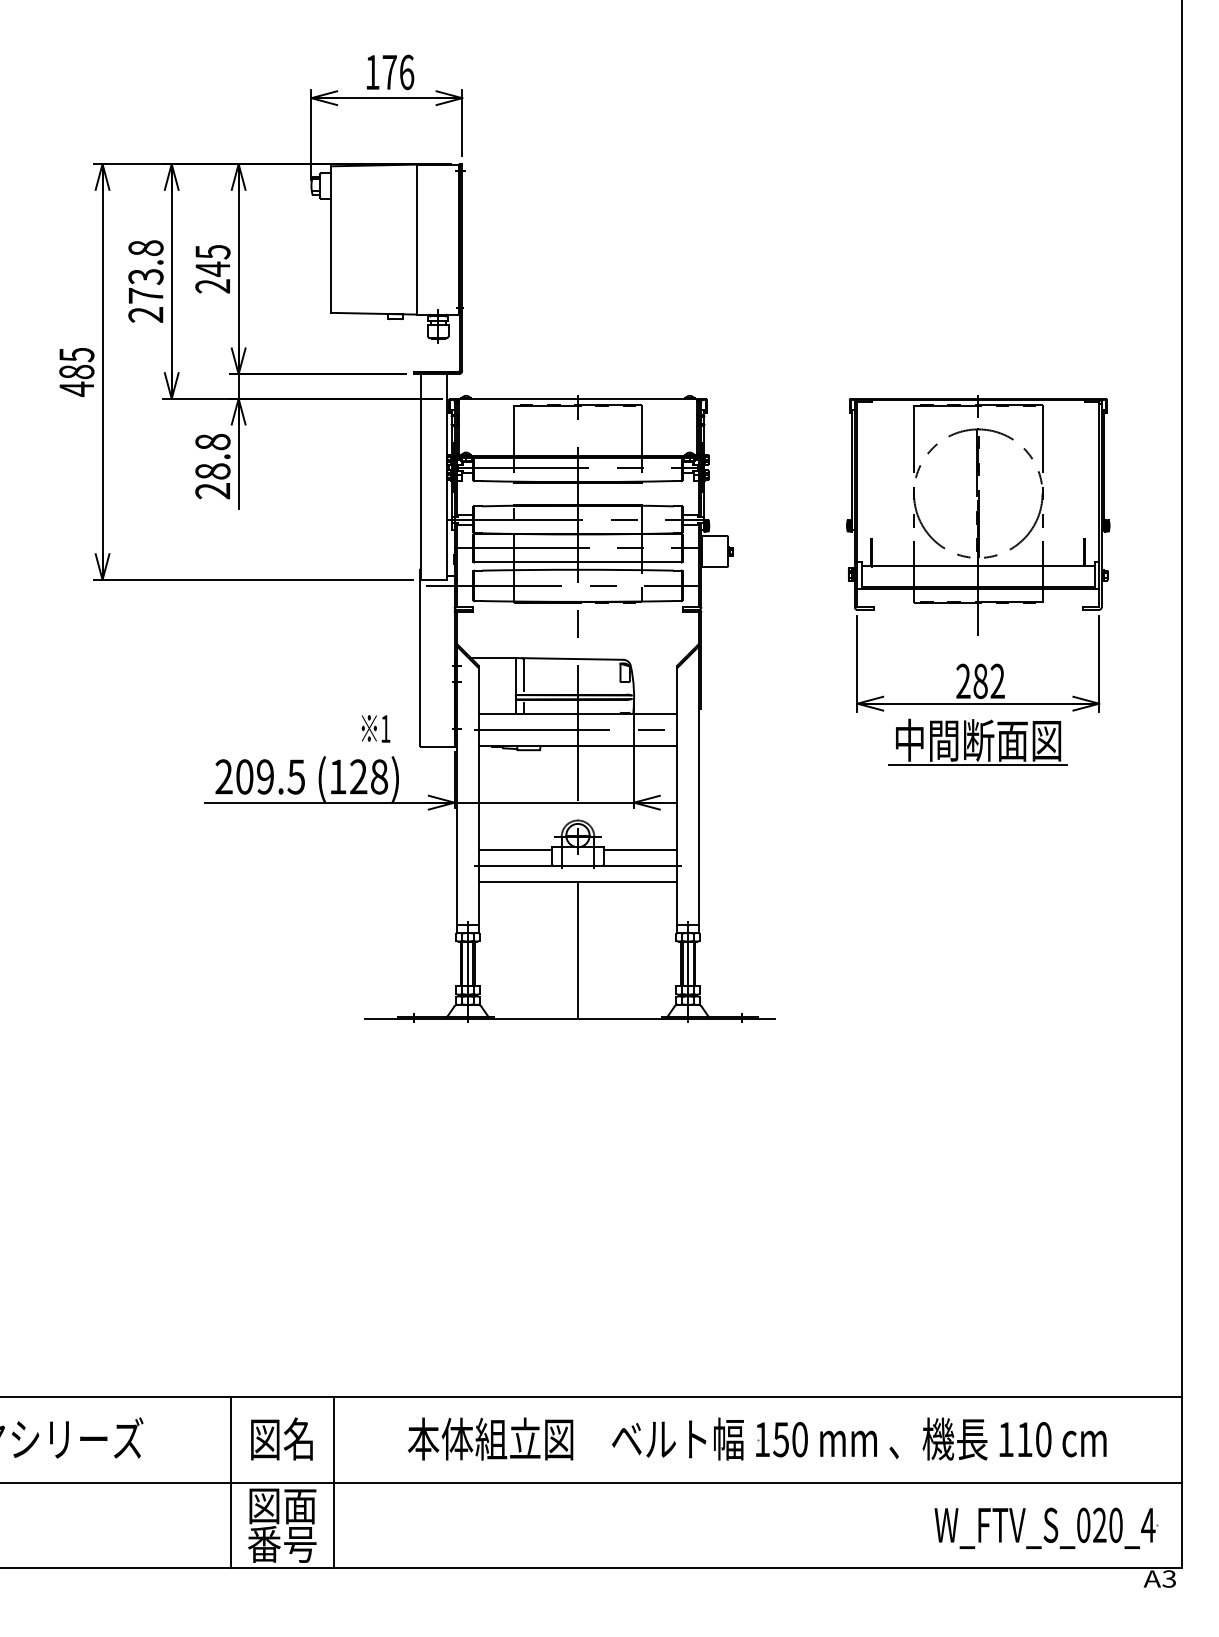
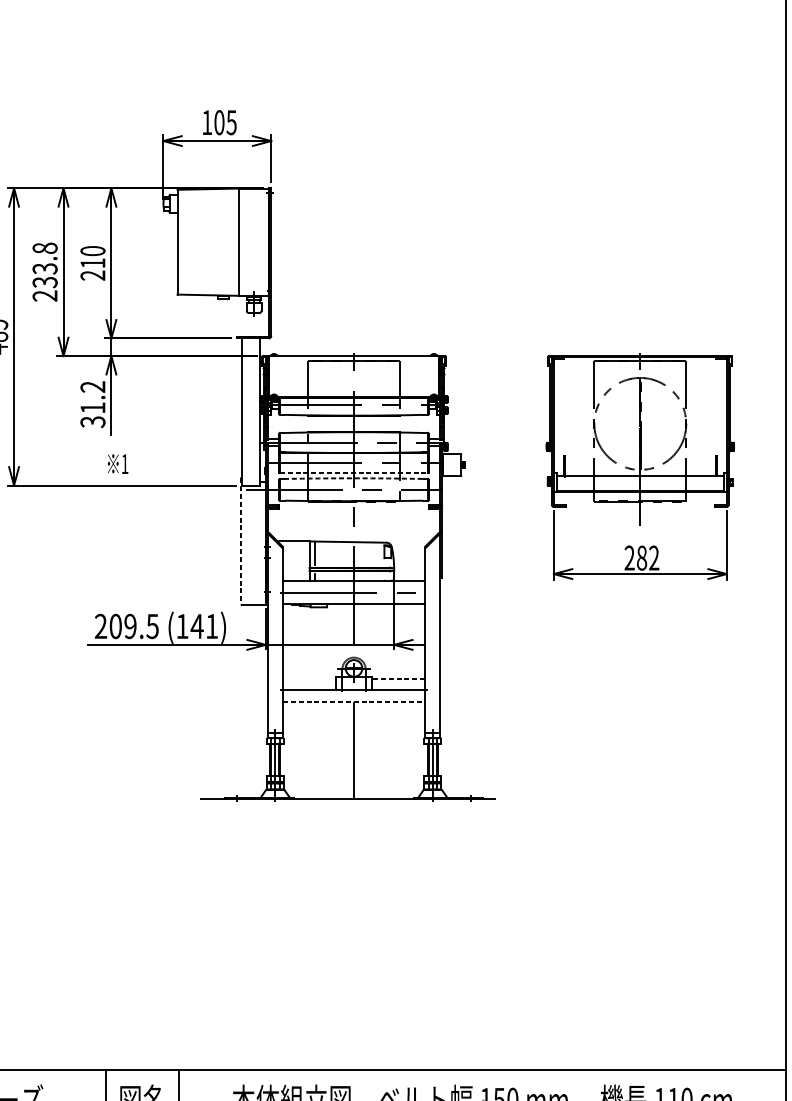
text: (398, 72) -> (225, 122), 176 -> 105
text: (212, 261) -> (92, 257), 245 -> 210
text: (145, 295) -> (44, 282), 273.8 -> 233.8
text: (212, 466) -> (92, 404), 28.8 -> 31.2
line: (577, 562) -> (353, 473), solid -> dashed
arc: (577, 569) -> (353, 478), solid -> dashed
line: (420, 658) -> (241, 541), solid -> dashed
text: (375, 728) -> (117, 463), moved
part: (977, 741) -> (639, 601), removed
text: (368, 776) -> (204, 626), (128) -> (141)
line: (515, 849) -> (309, 678), removed
line: (640, 849) -> (398, 678), solid -> dashed
line: (578, 882) -> (354, 701), solid -> dashed

